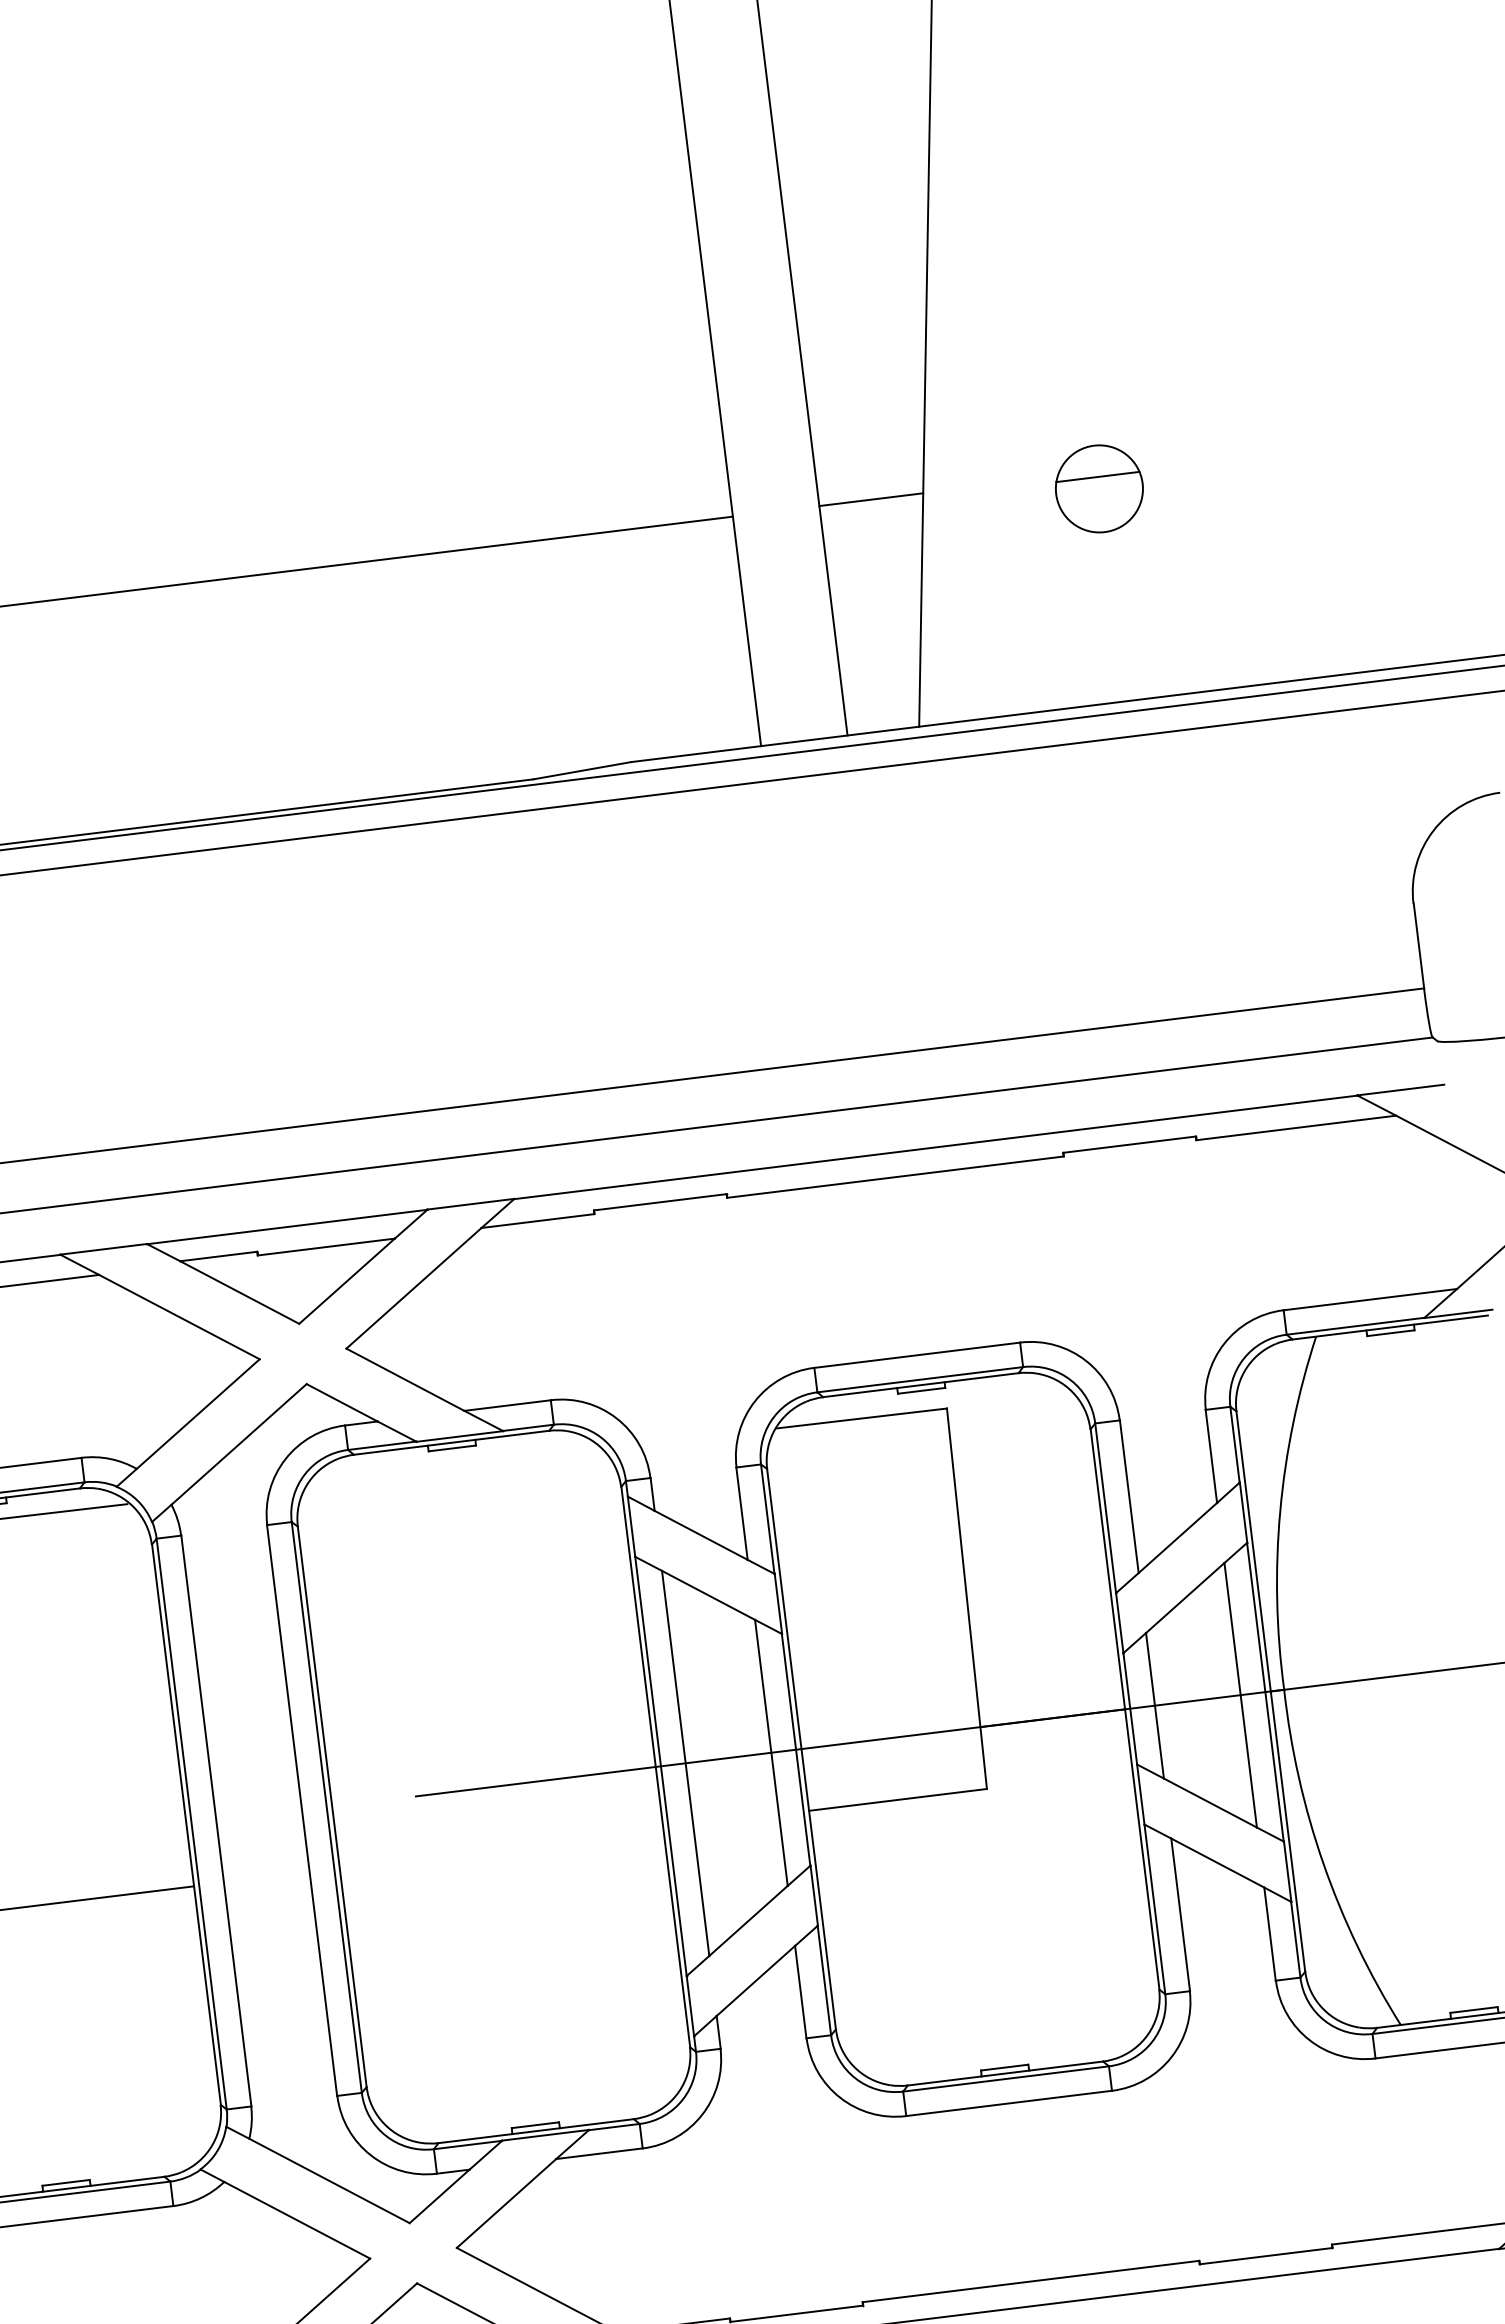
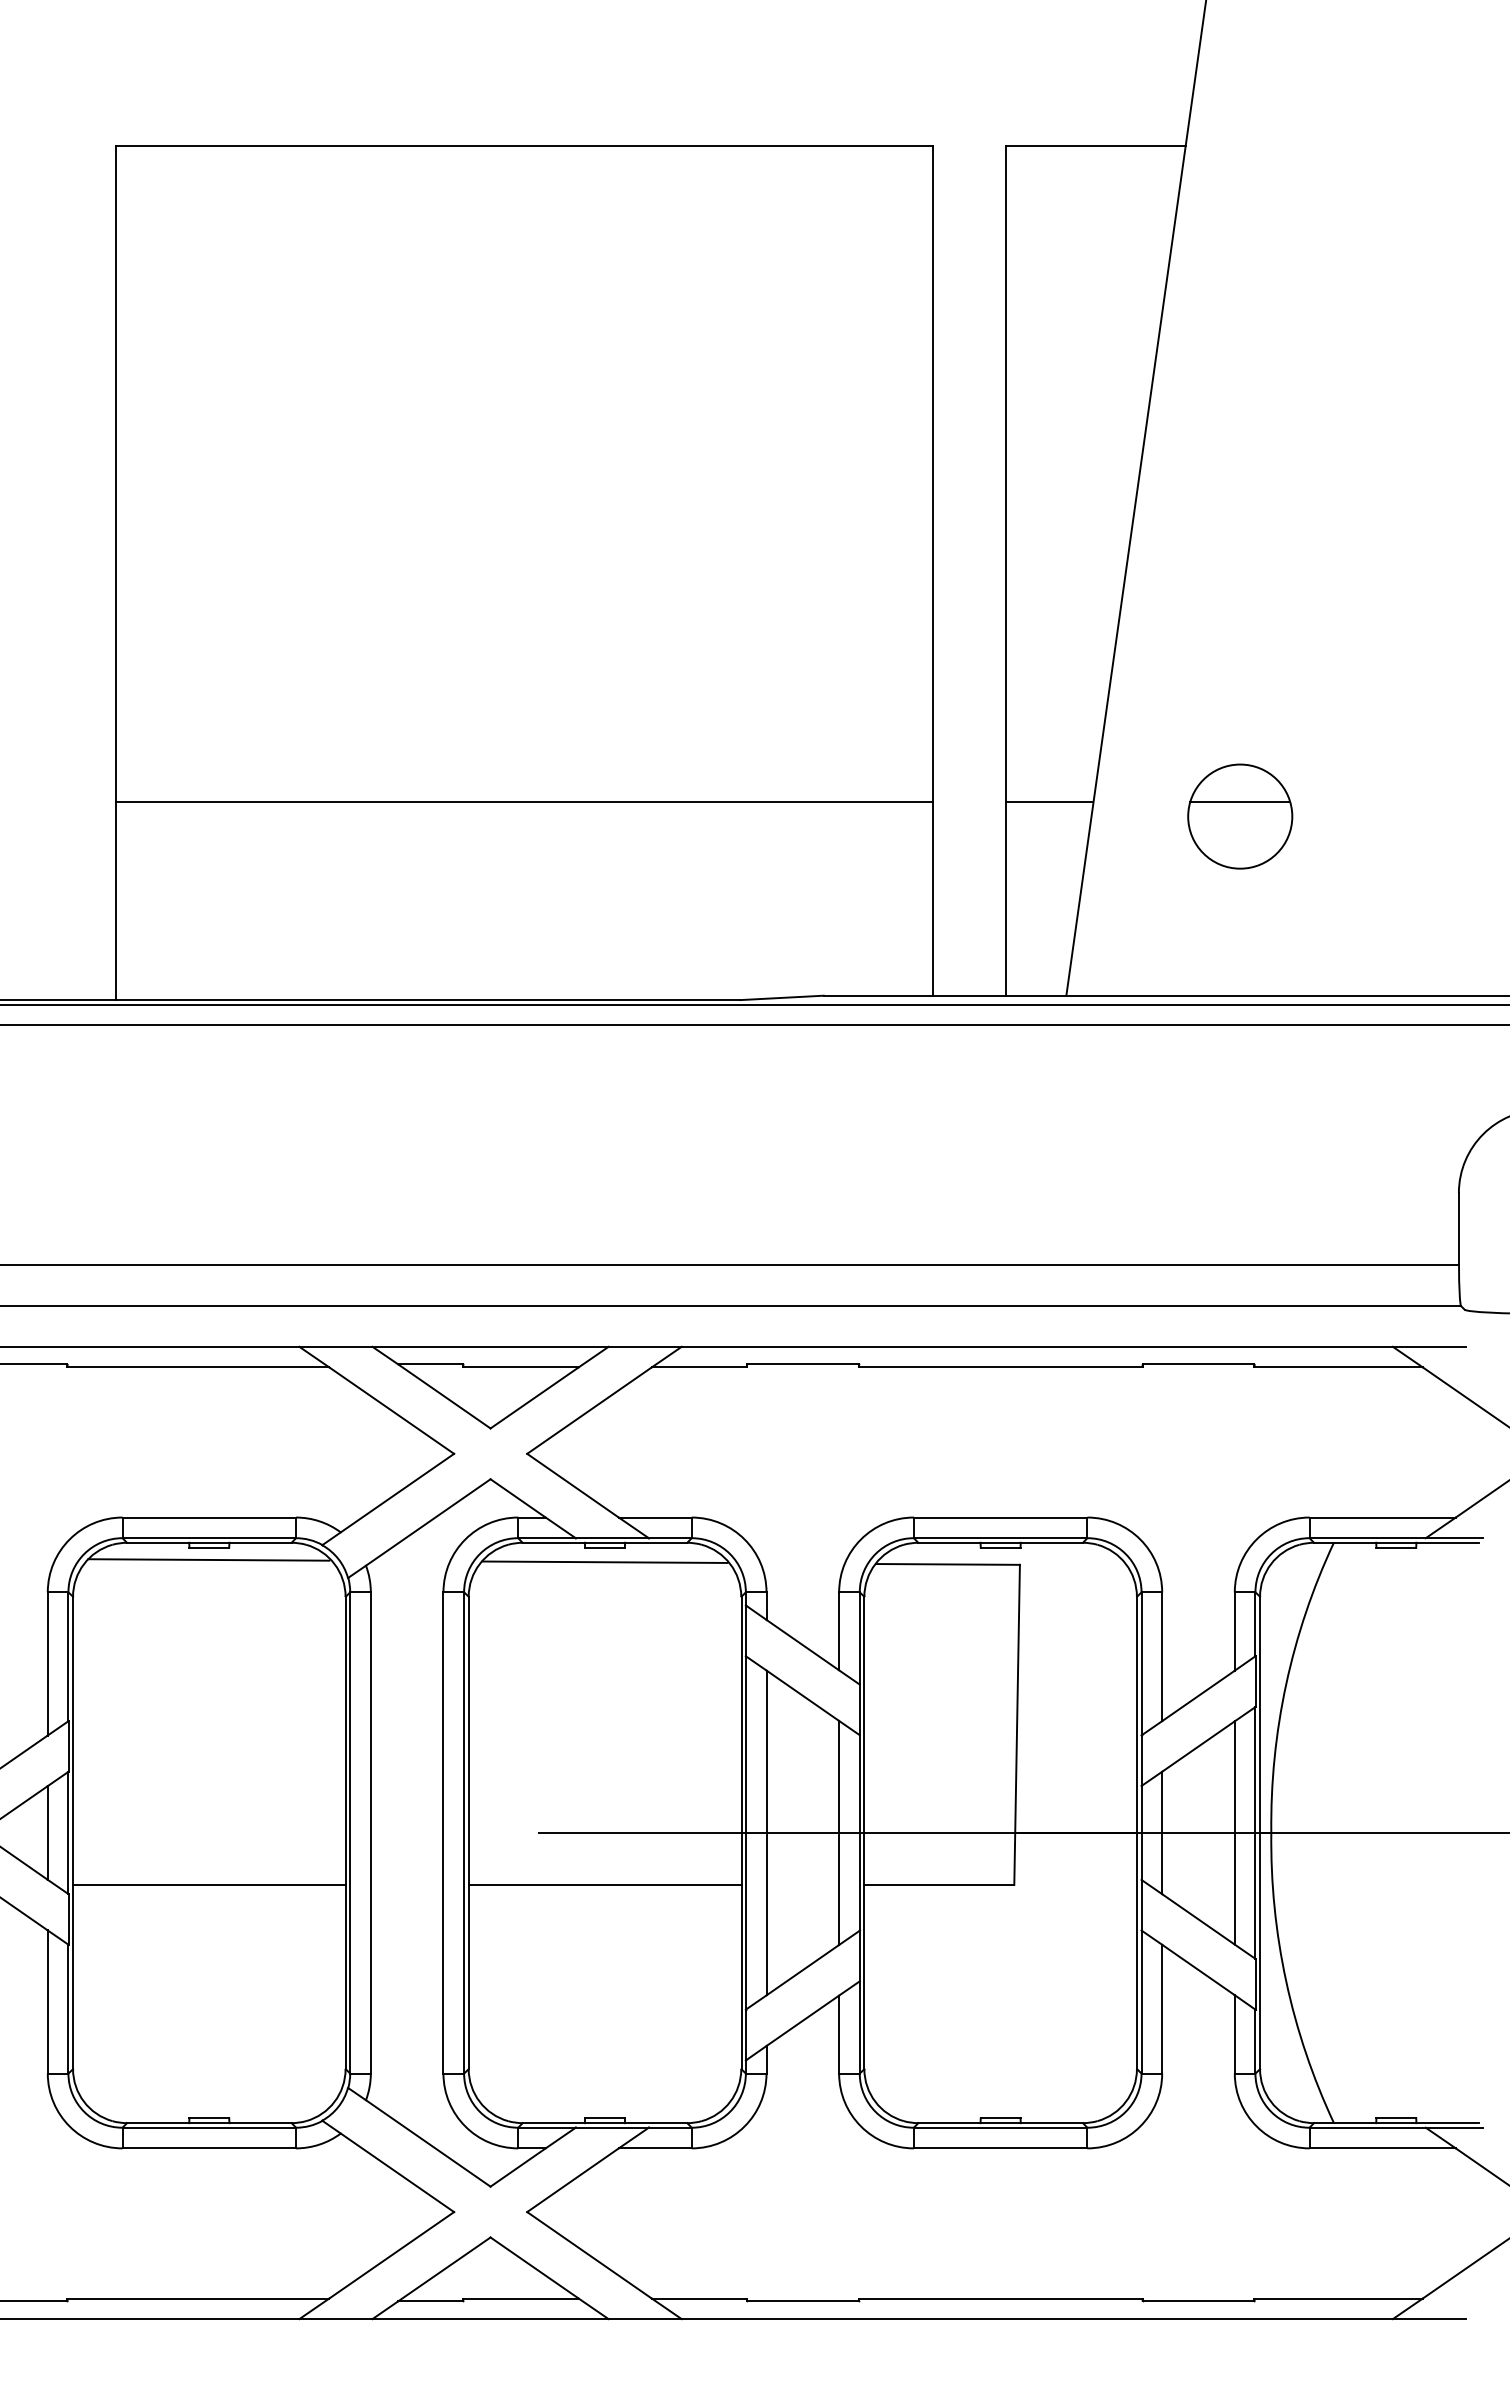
part: (1099, 488) -> (1240, 816), size x1.43
line: (453, 1465) -> (604, 1561), added
line: (500, 1848) -> (604, 1884), added

